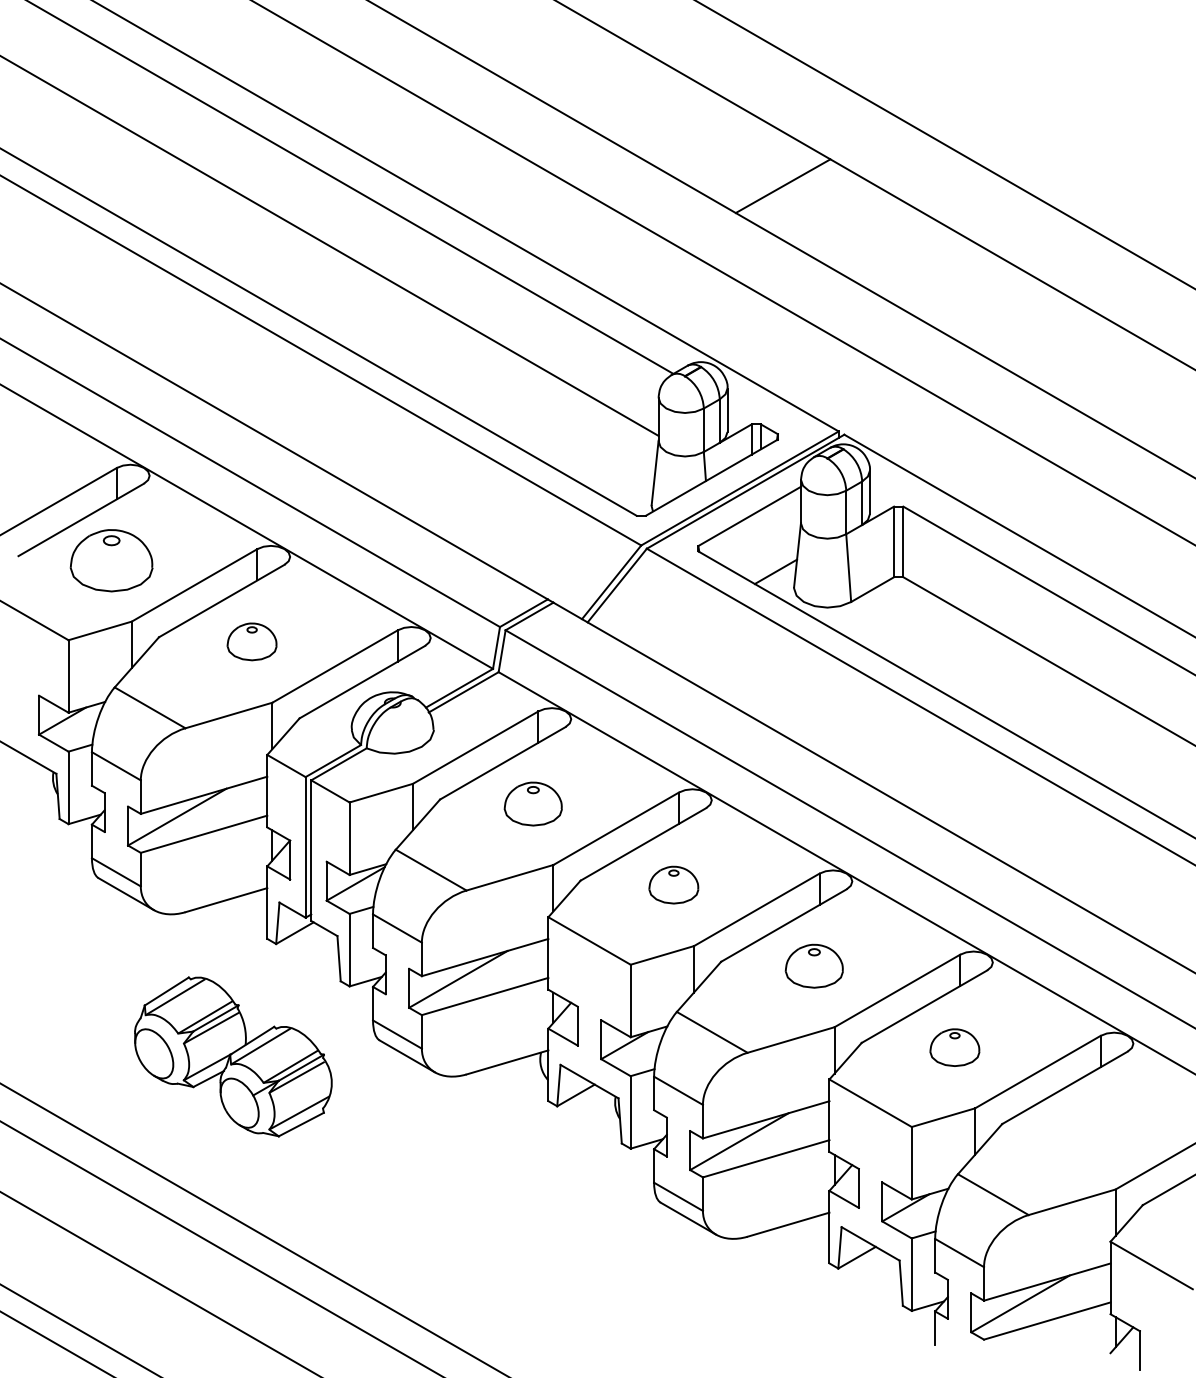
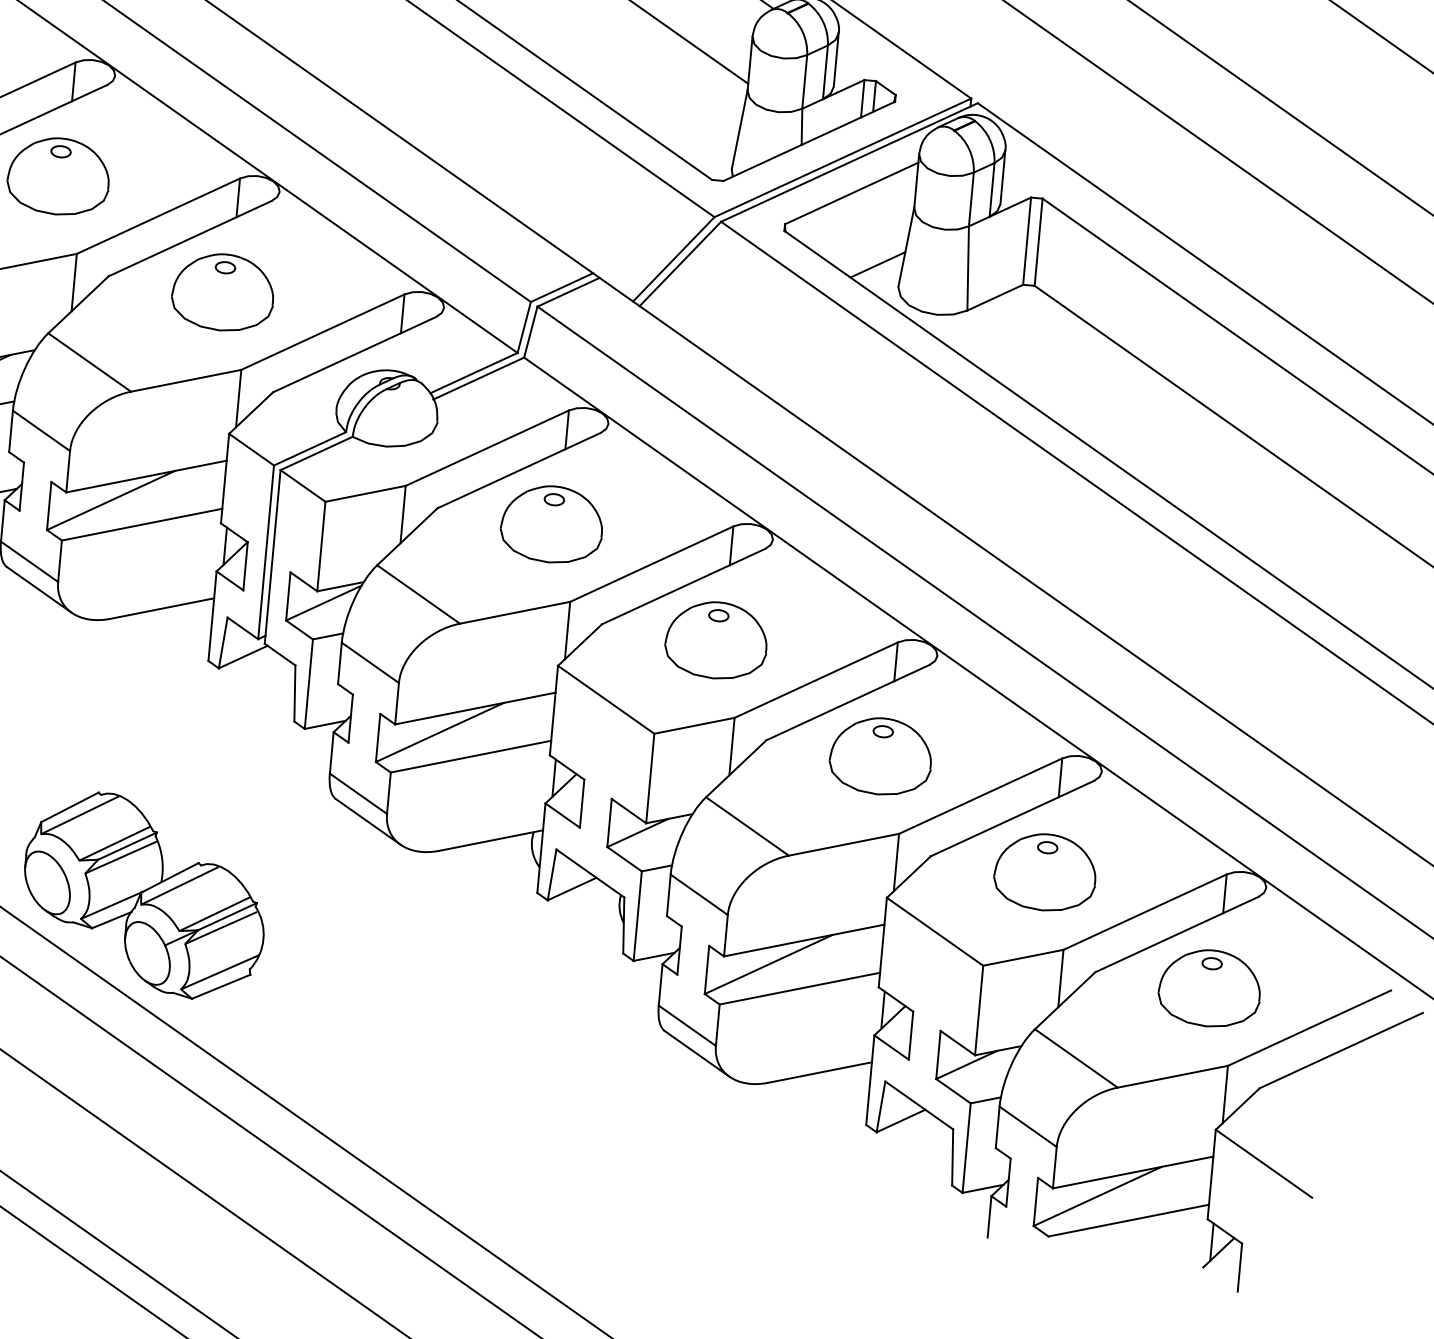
part: (251, 641) -> (222, 291), size x1.67
part: (533, 803) -> (552, 523), size x1.43
part: (673, 884) -> (716, 639), size x1.67
part: (814, 965) -> (881, 755), size x1.43
part: (954, 1047) -> (1044, 872), size x1.67
part: (233, 1056) -> (145, 895), moved
part: (1095, 1128) -> (1209, 988), added

